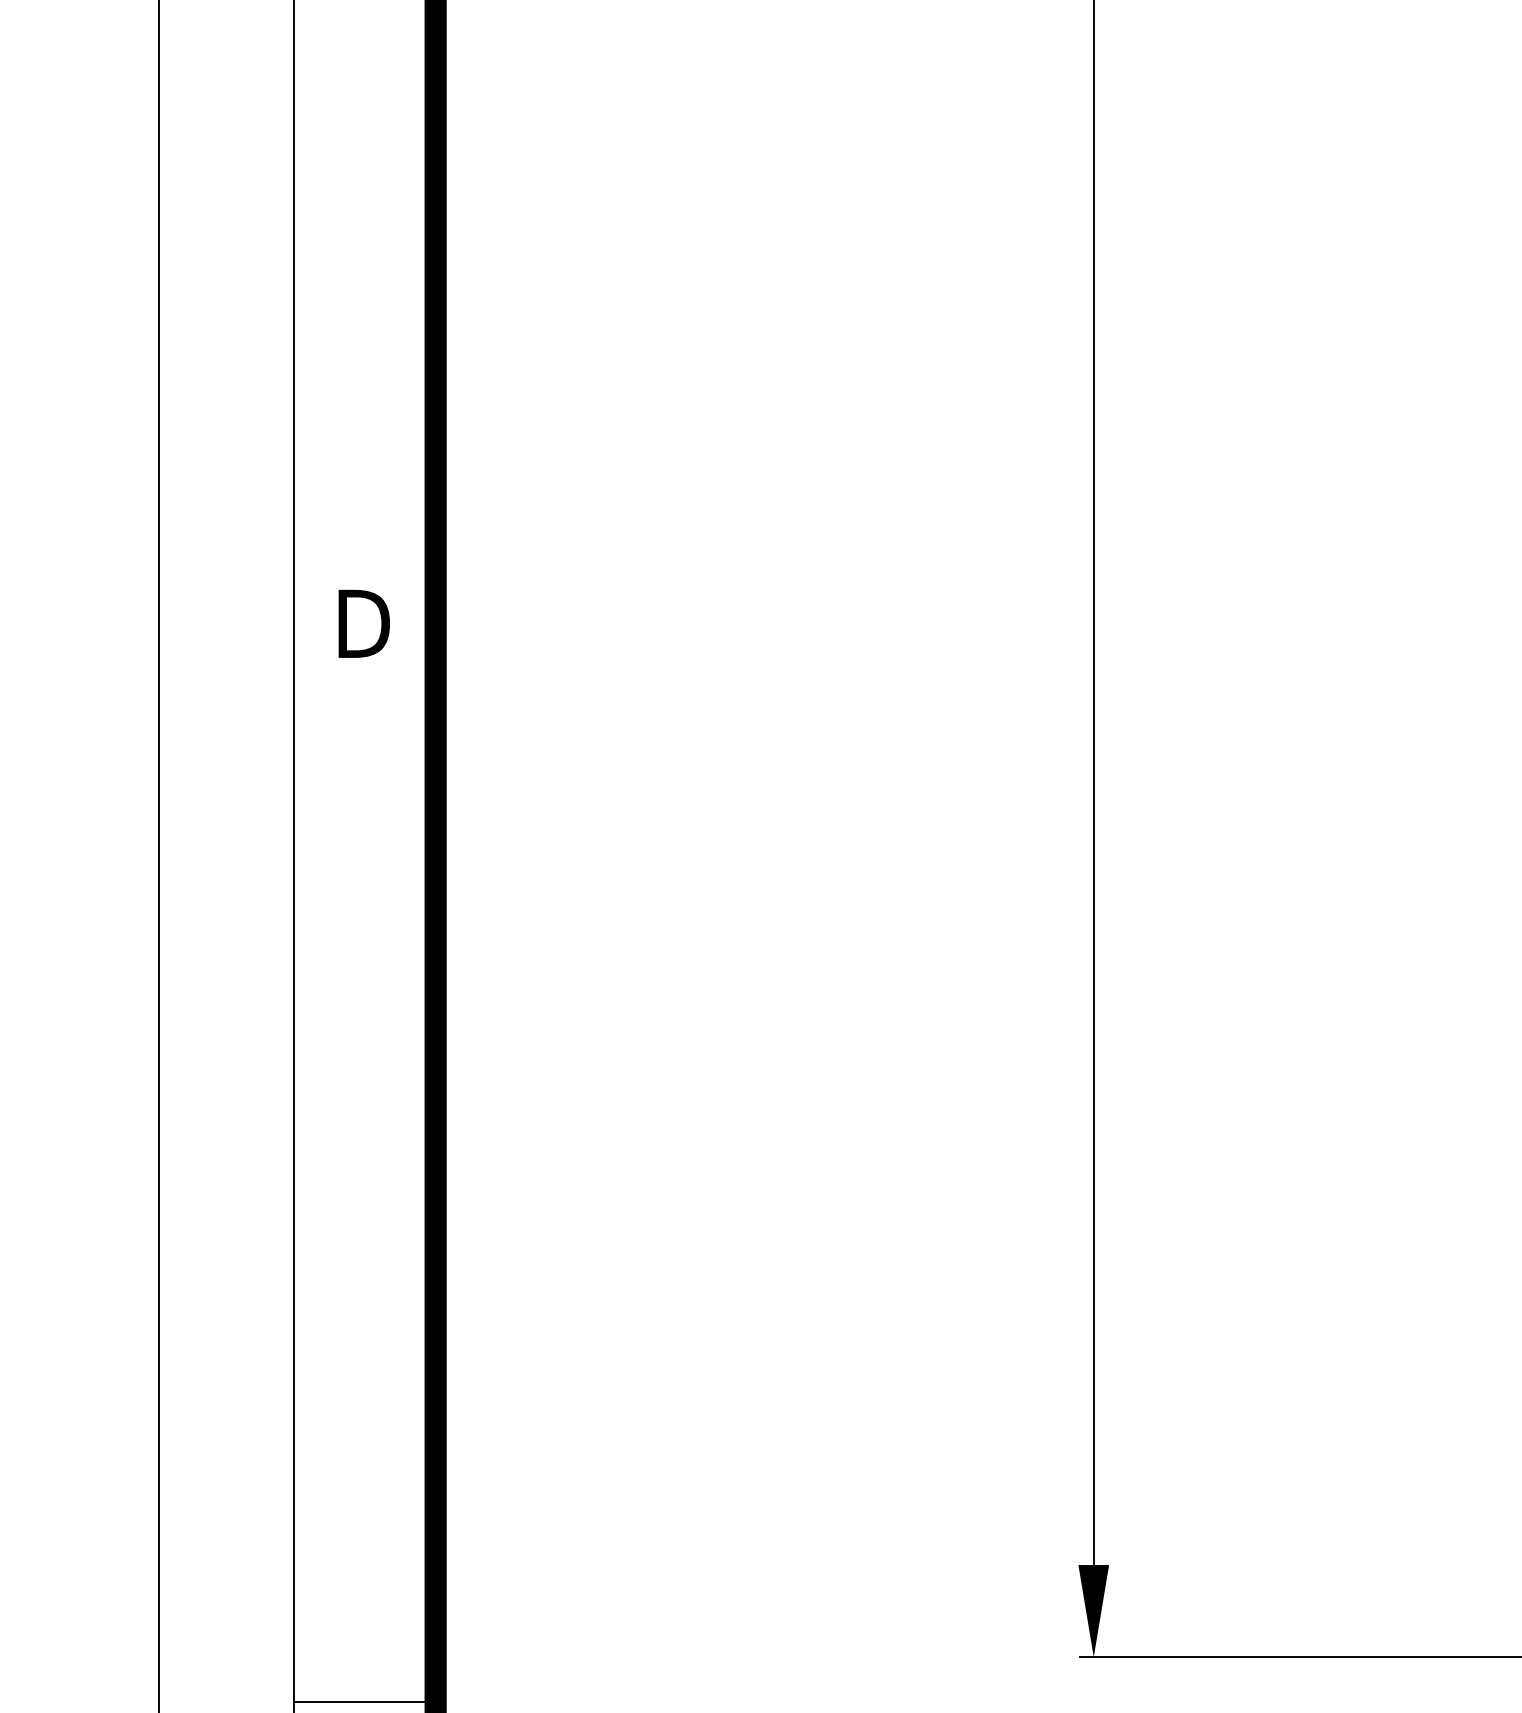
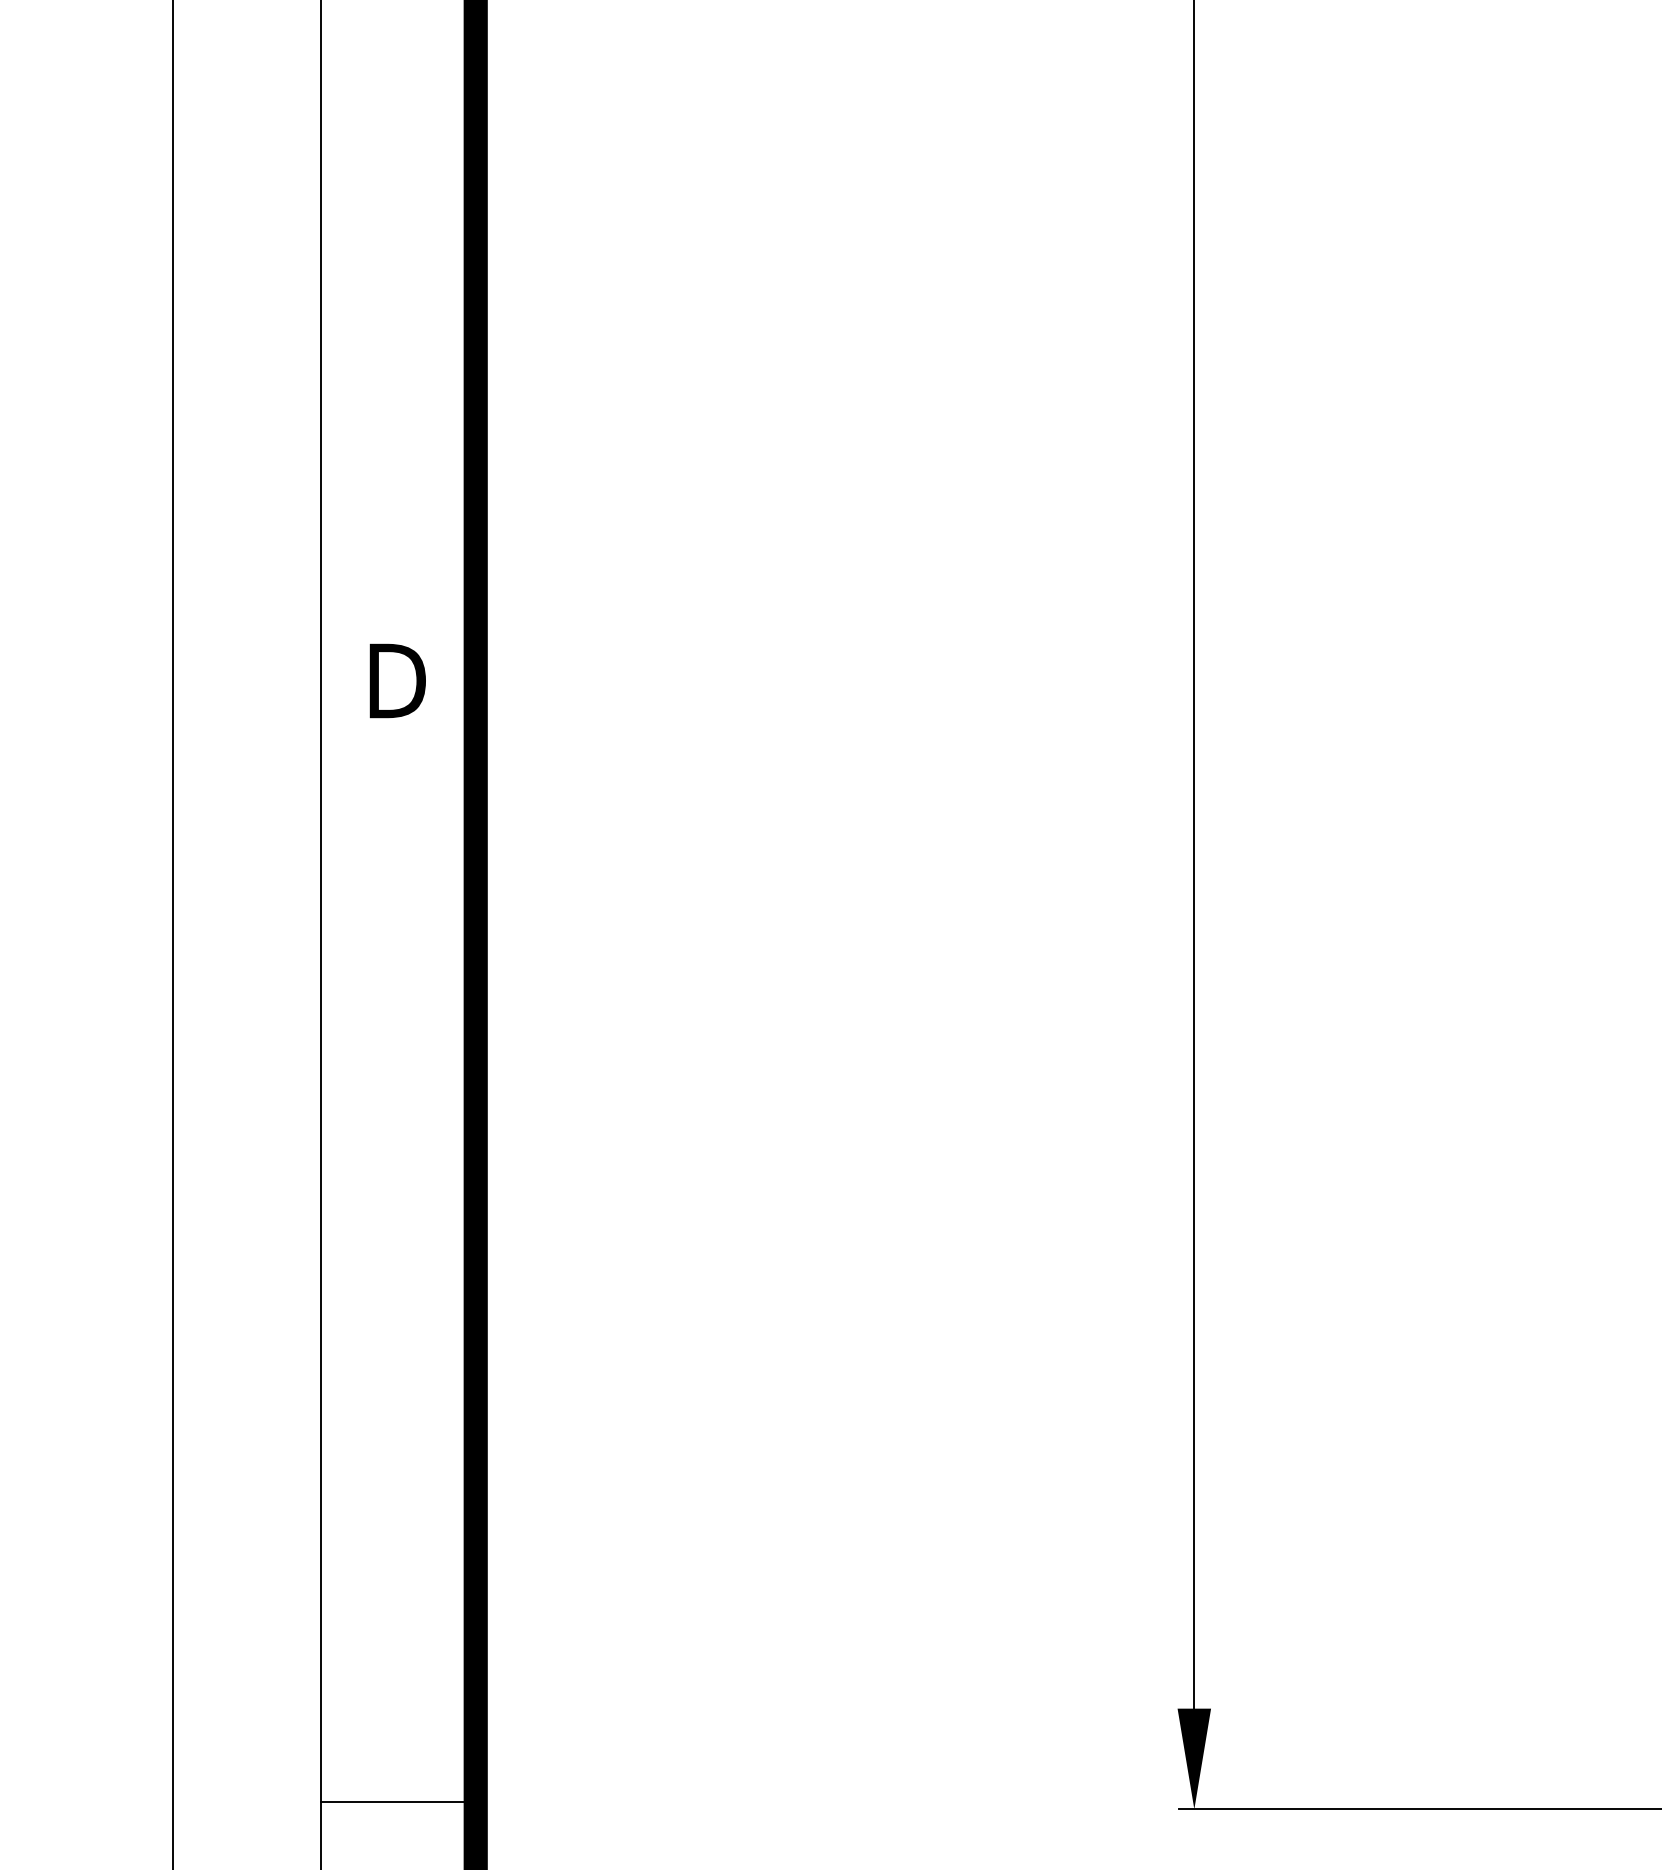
line: (364, 1702) -> (398, 1801), moved

